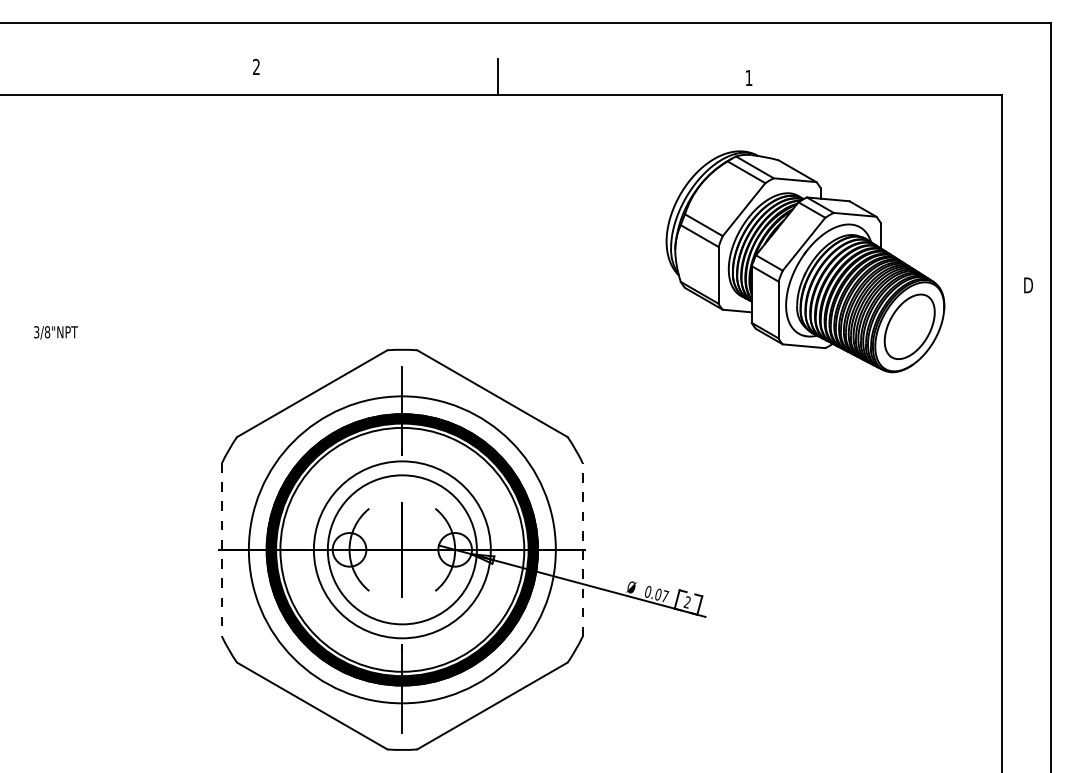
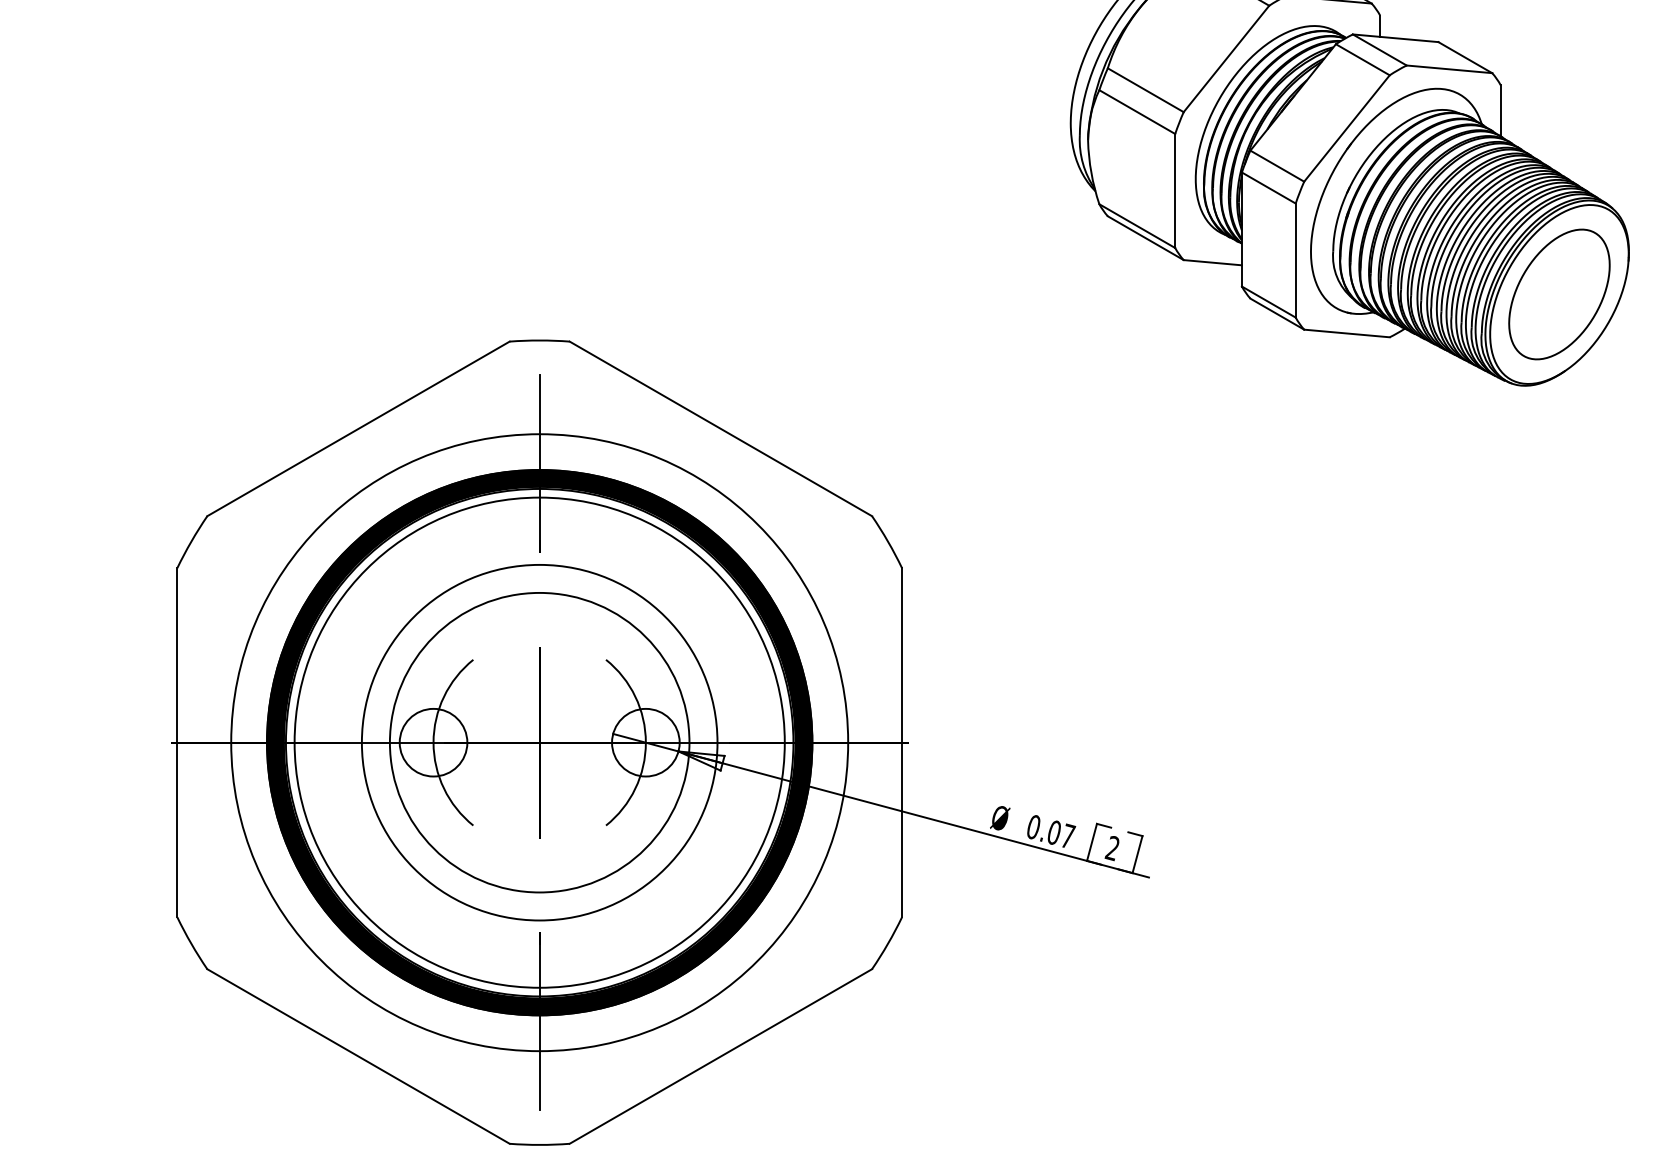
line: (222, 549) -> (178, 741), dashed -> solid
line: (582, 549) -> (901, 741), dashed -> solid

